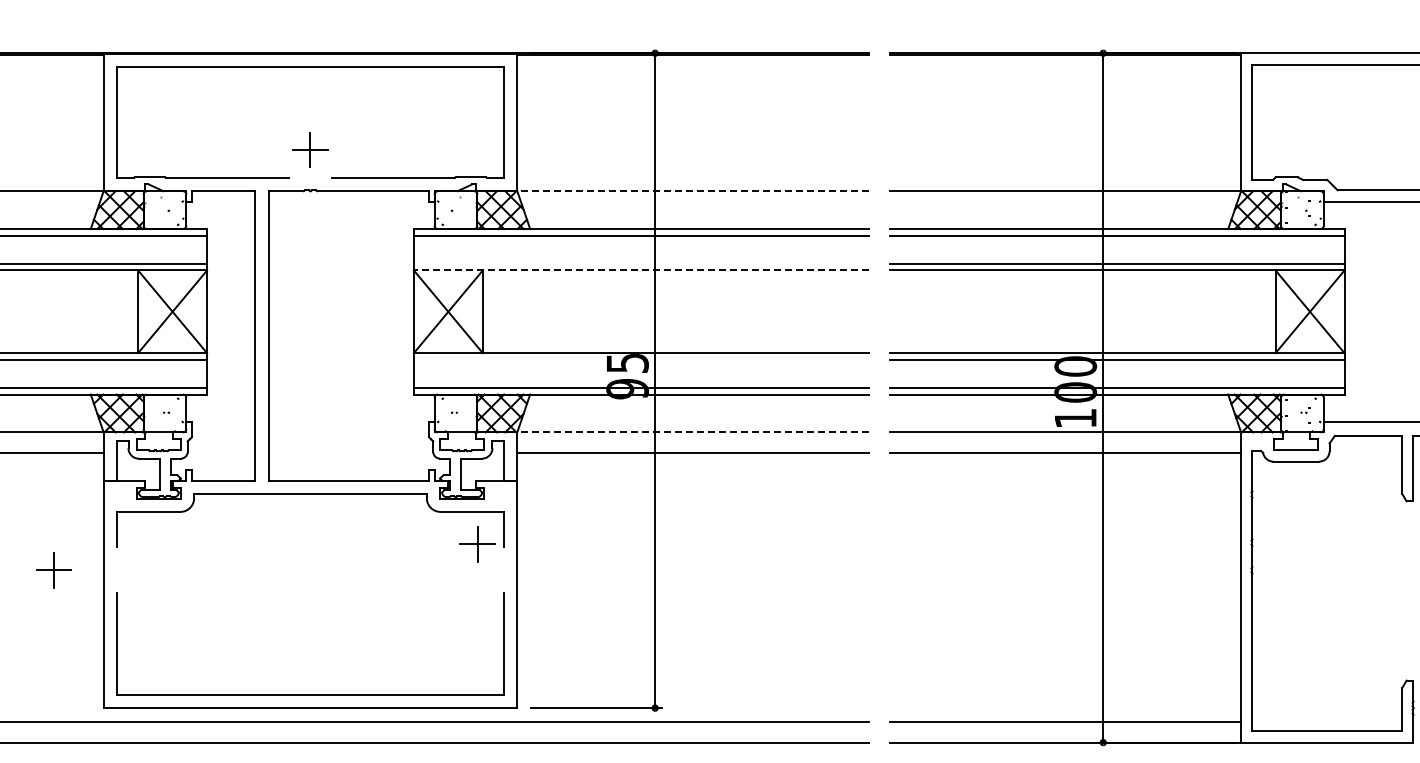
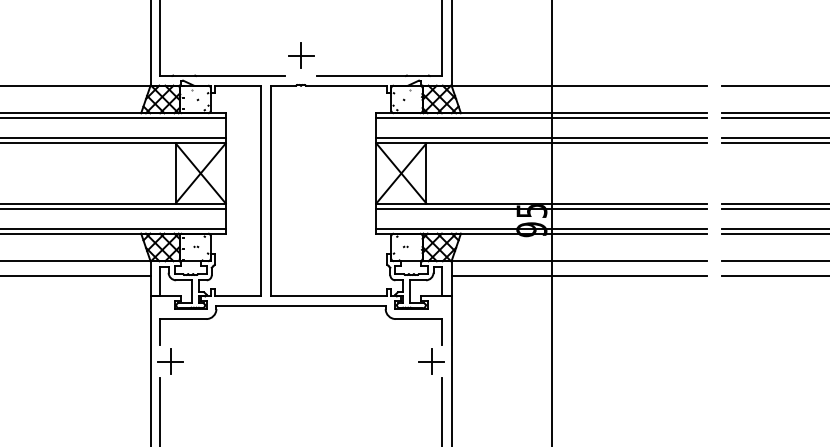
line: (693, 191) -> (579, 85), dashed -> solid
line: (640, 263) -> (541, 138), added
line: (640, 270) -> (541, 143), dashed -> solid
line: (640, 360) -> (541, 208), added
line: (693, 432) -> (579, 261), dashed -> solid
part: (477, 544) -> (431, 361), moved
part: (53, 570) -> (170, 361), moved

